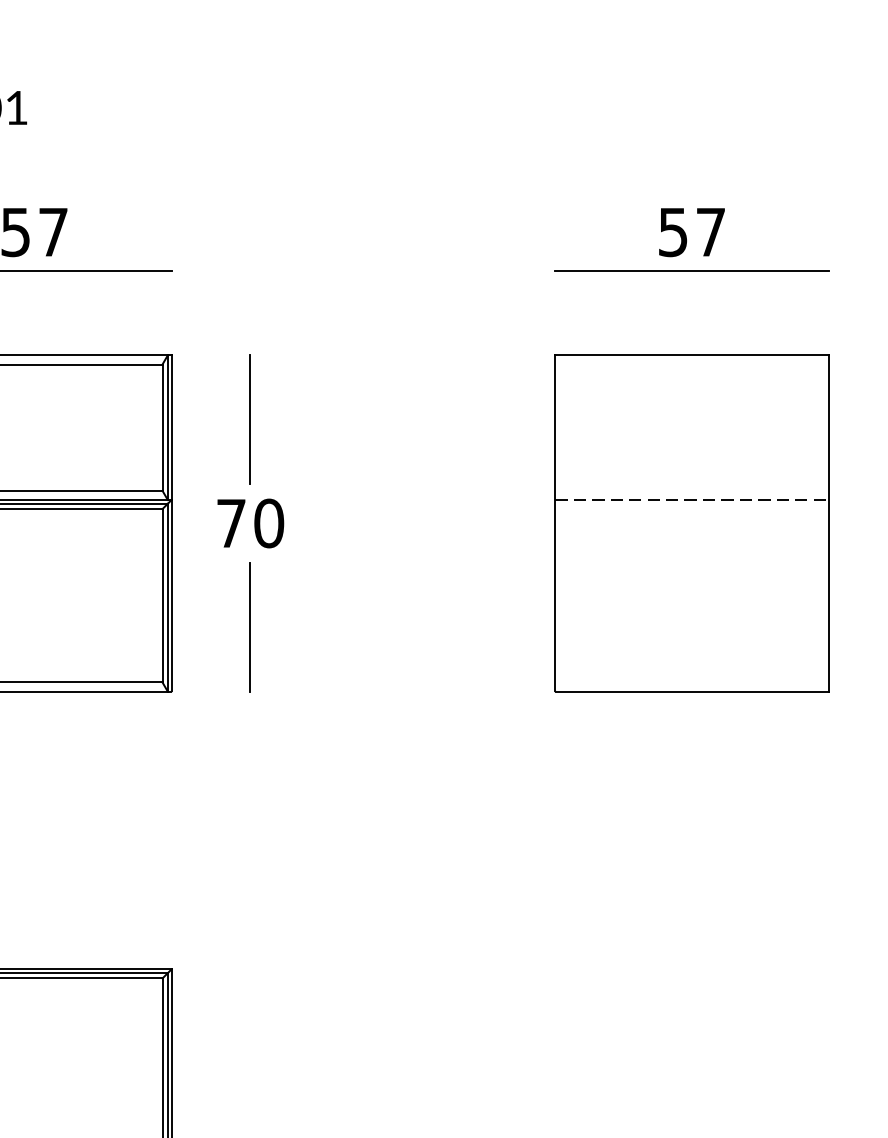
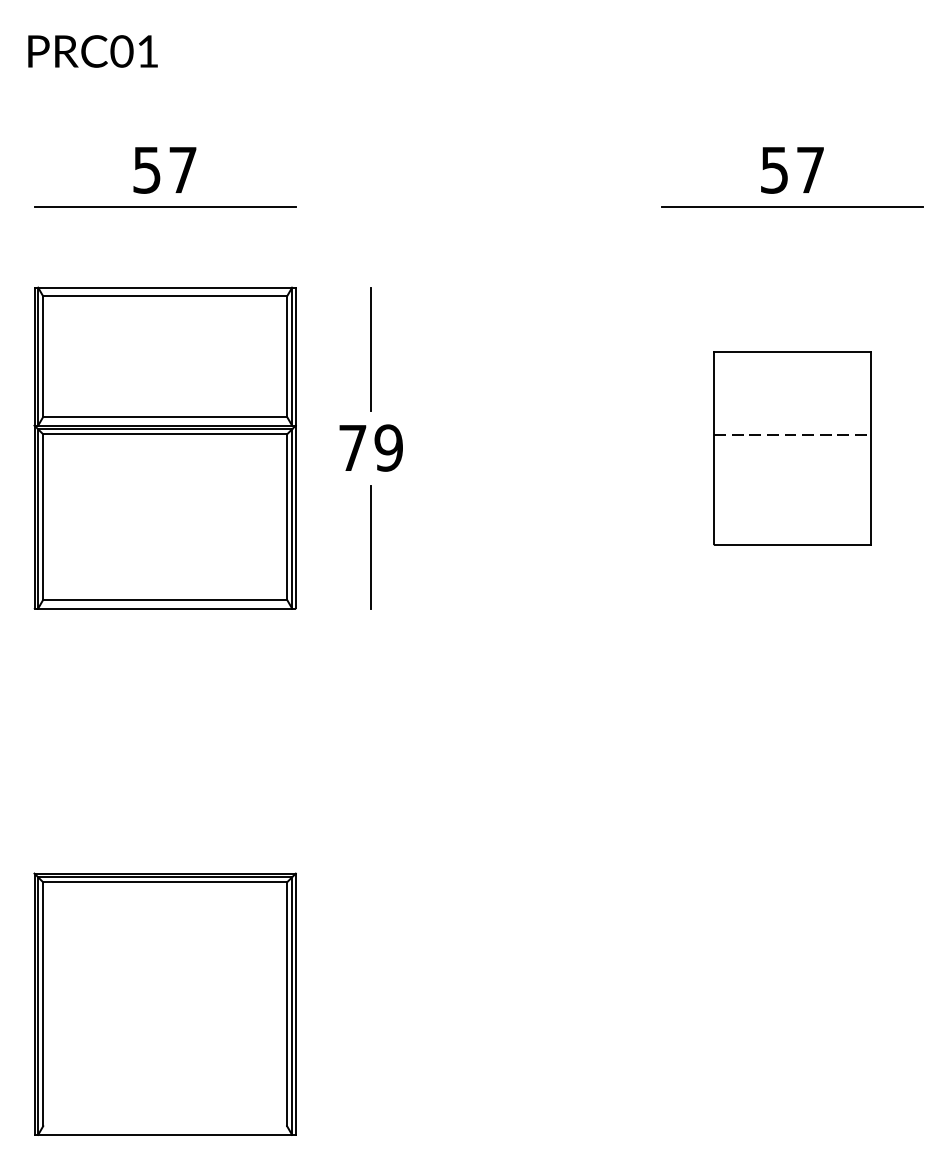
text: (268, 522) -> (388, 447), 70 -> 79
part: (692, 523) -> (792, 448), size x0.6

